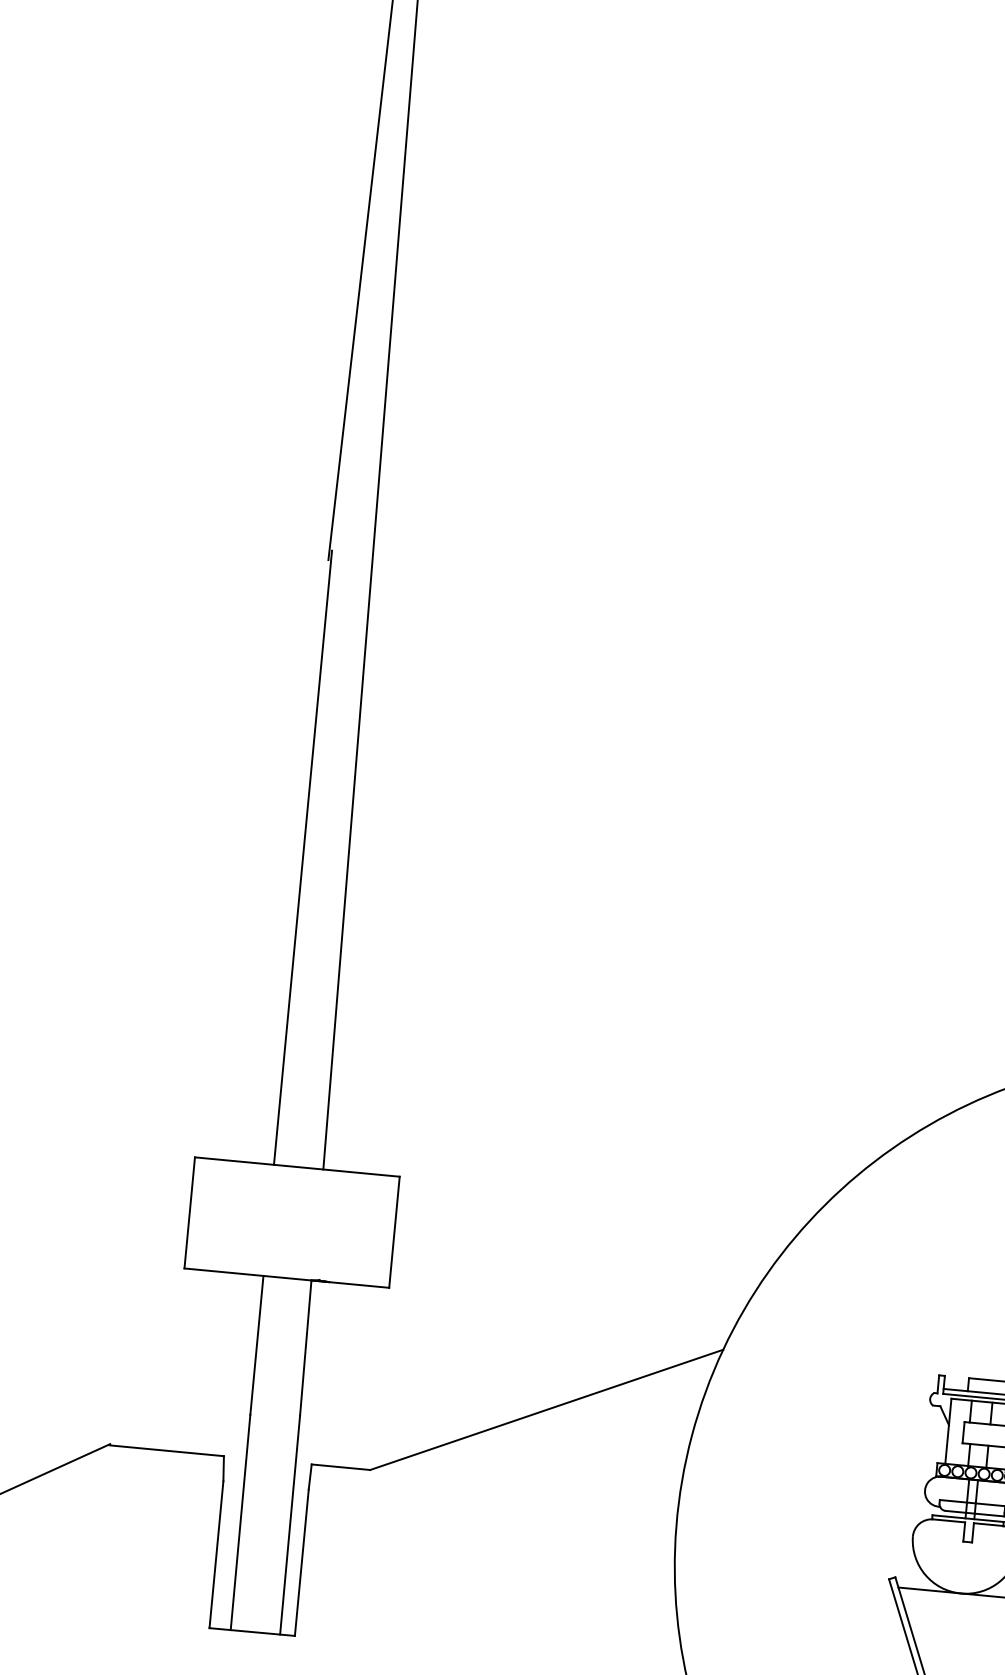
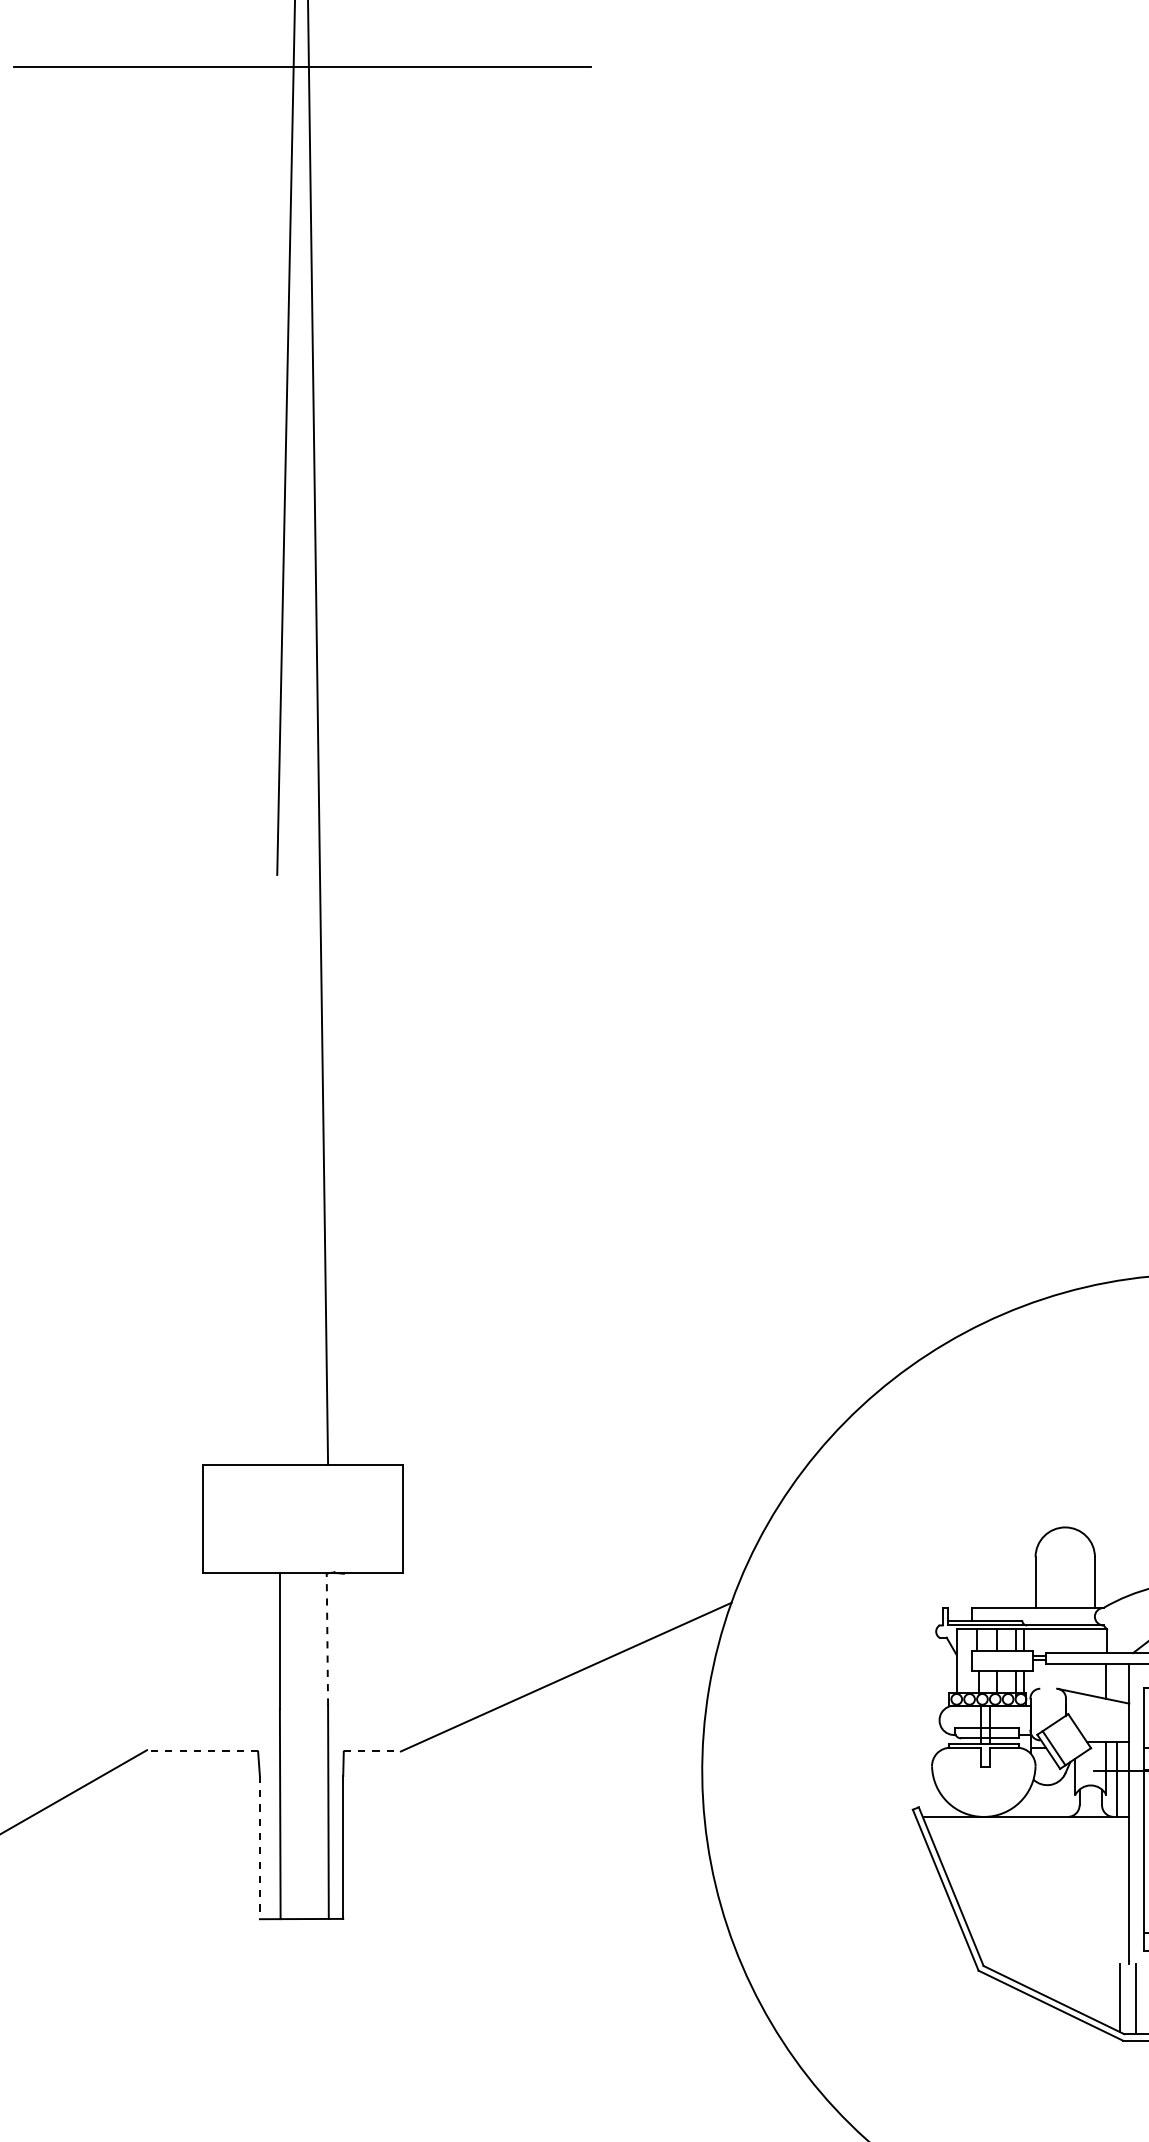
line: (302, 857) -> (279, 1165), removed
line: (305, 1348) -> (327, 1639), solid -> dashed
line: (166, 1450) -> (202, 1751), solid -> dashed
line: (341, 1467) -> (372, 1751), solid -> dashed
line: (216, 1554) -> (259, 1847), solid -> dashed

